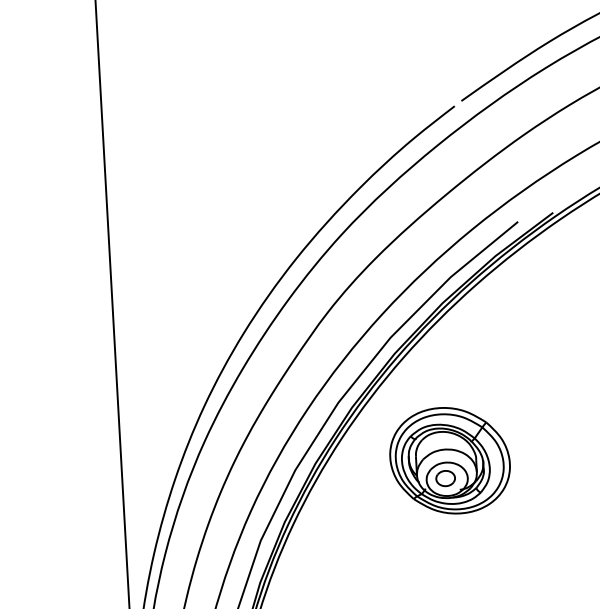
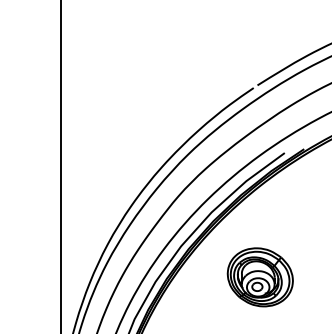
part: (448, 461) -> (259, 277), moved

